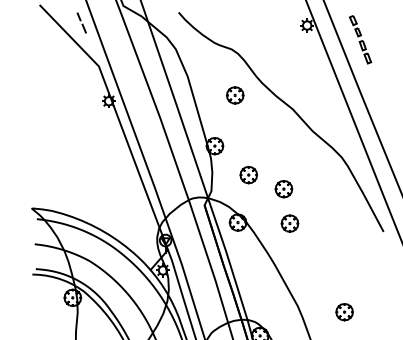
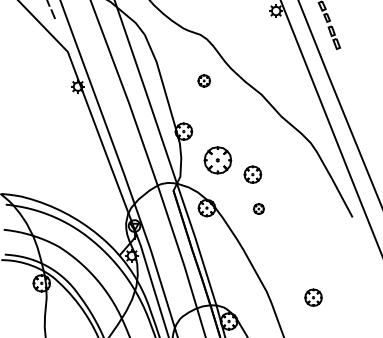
part: (235, 95) -> (204, 81), size x0.7
part: (248, 175) -> (217, 161), size x1.6
part: (289, 223) -> (258, 209), size x0.6

